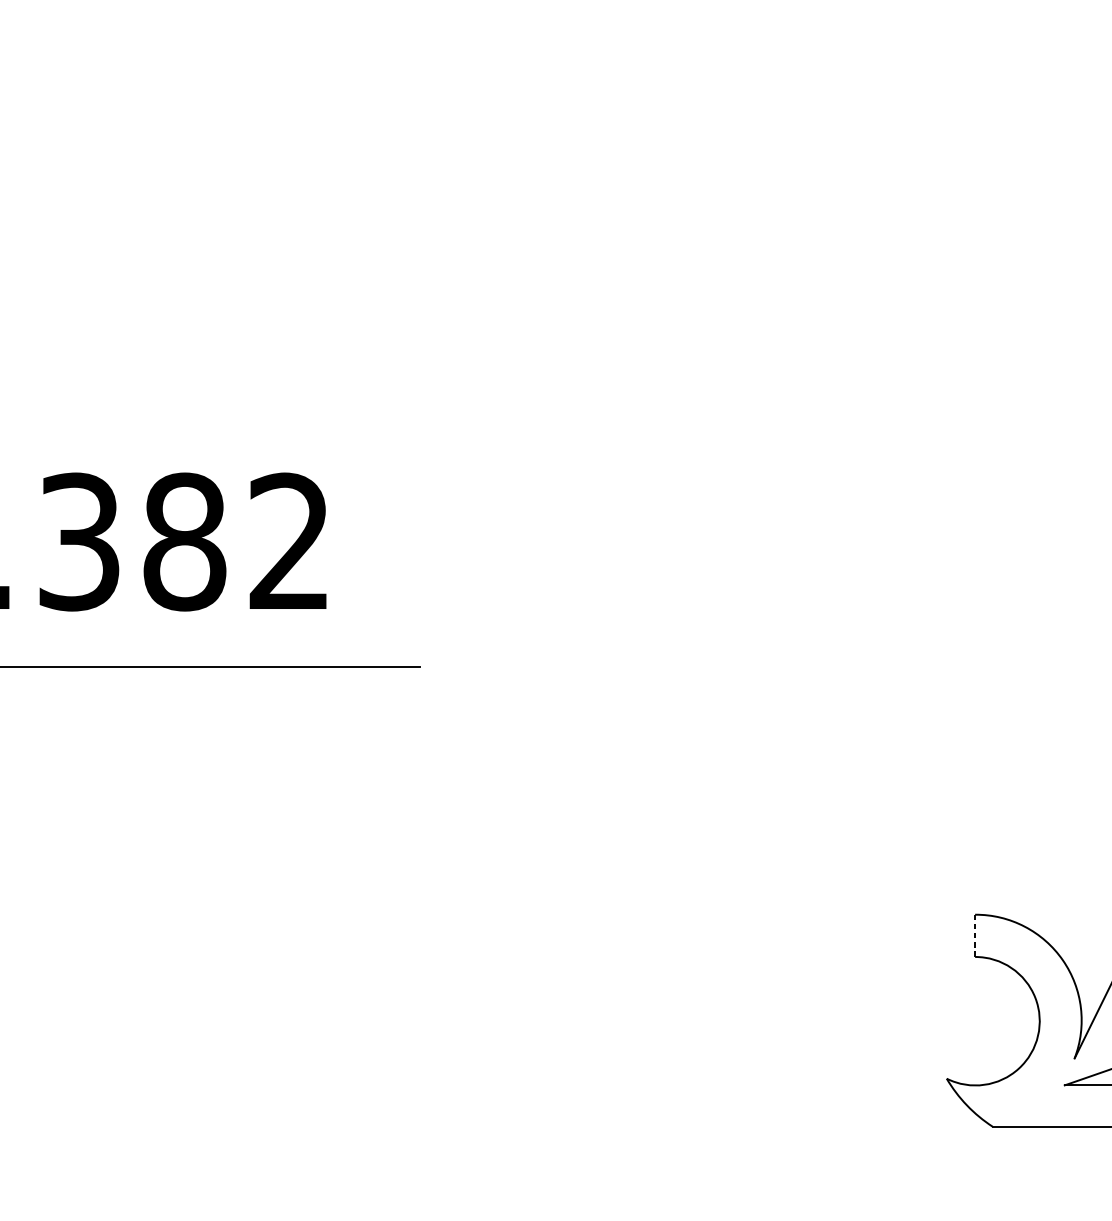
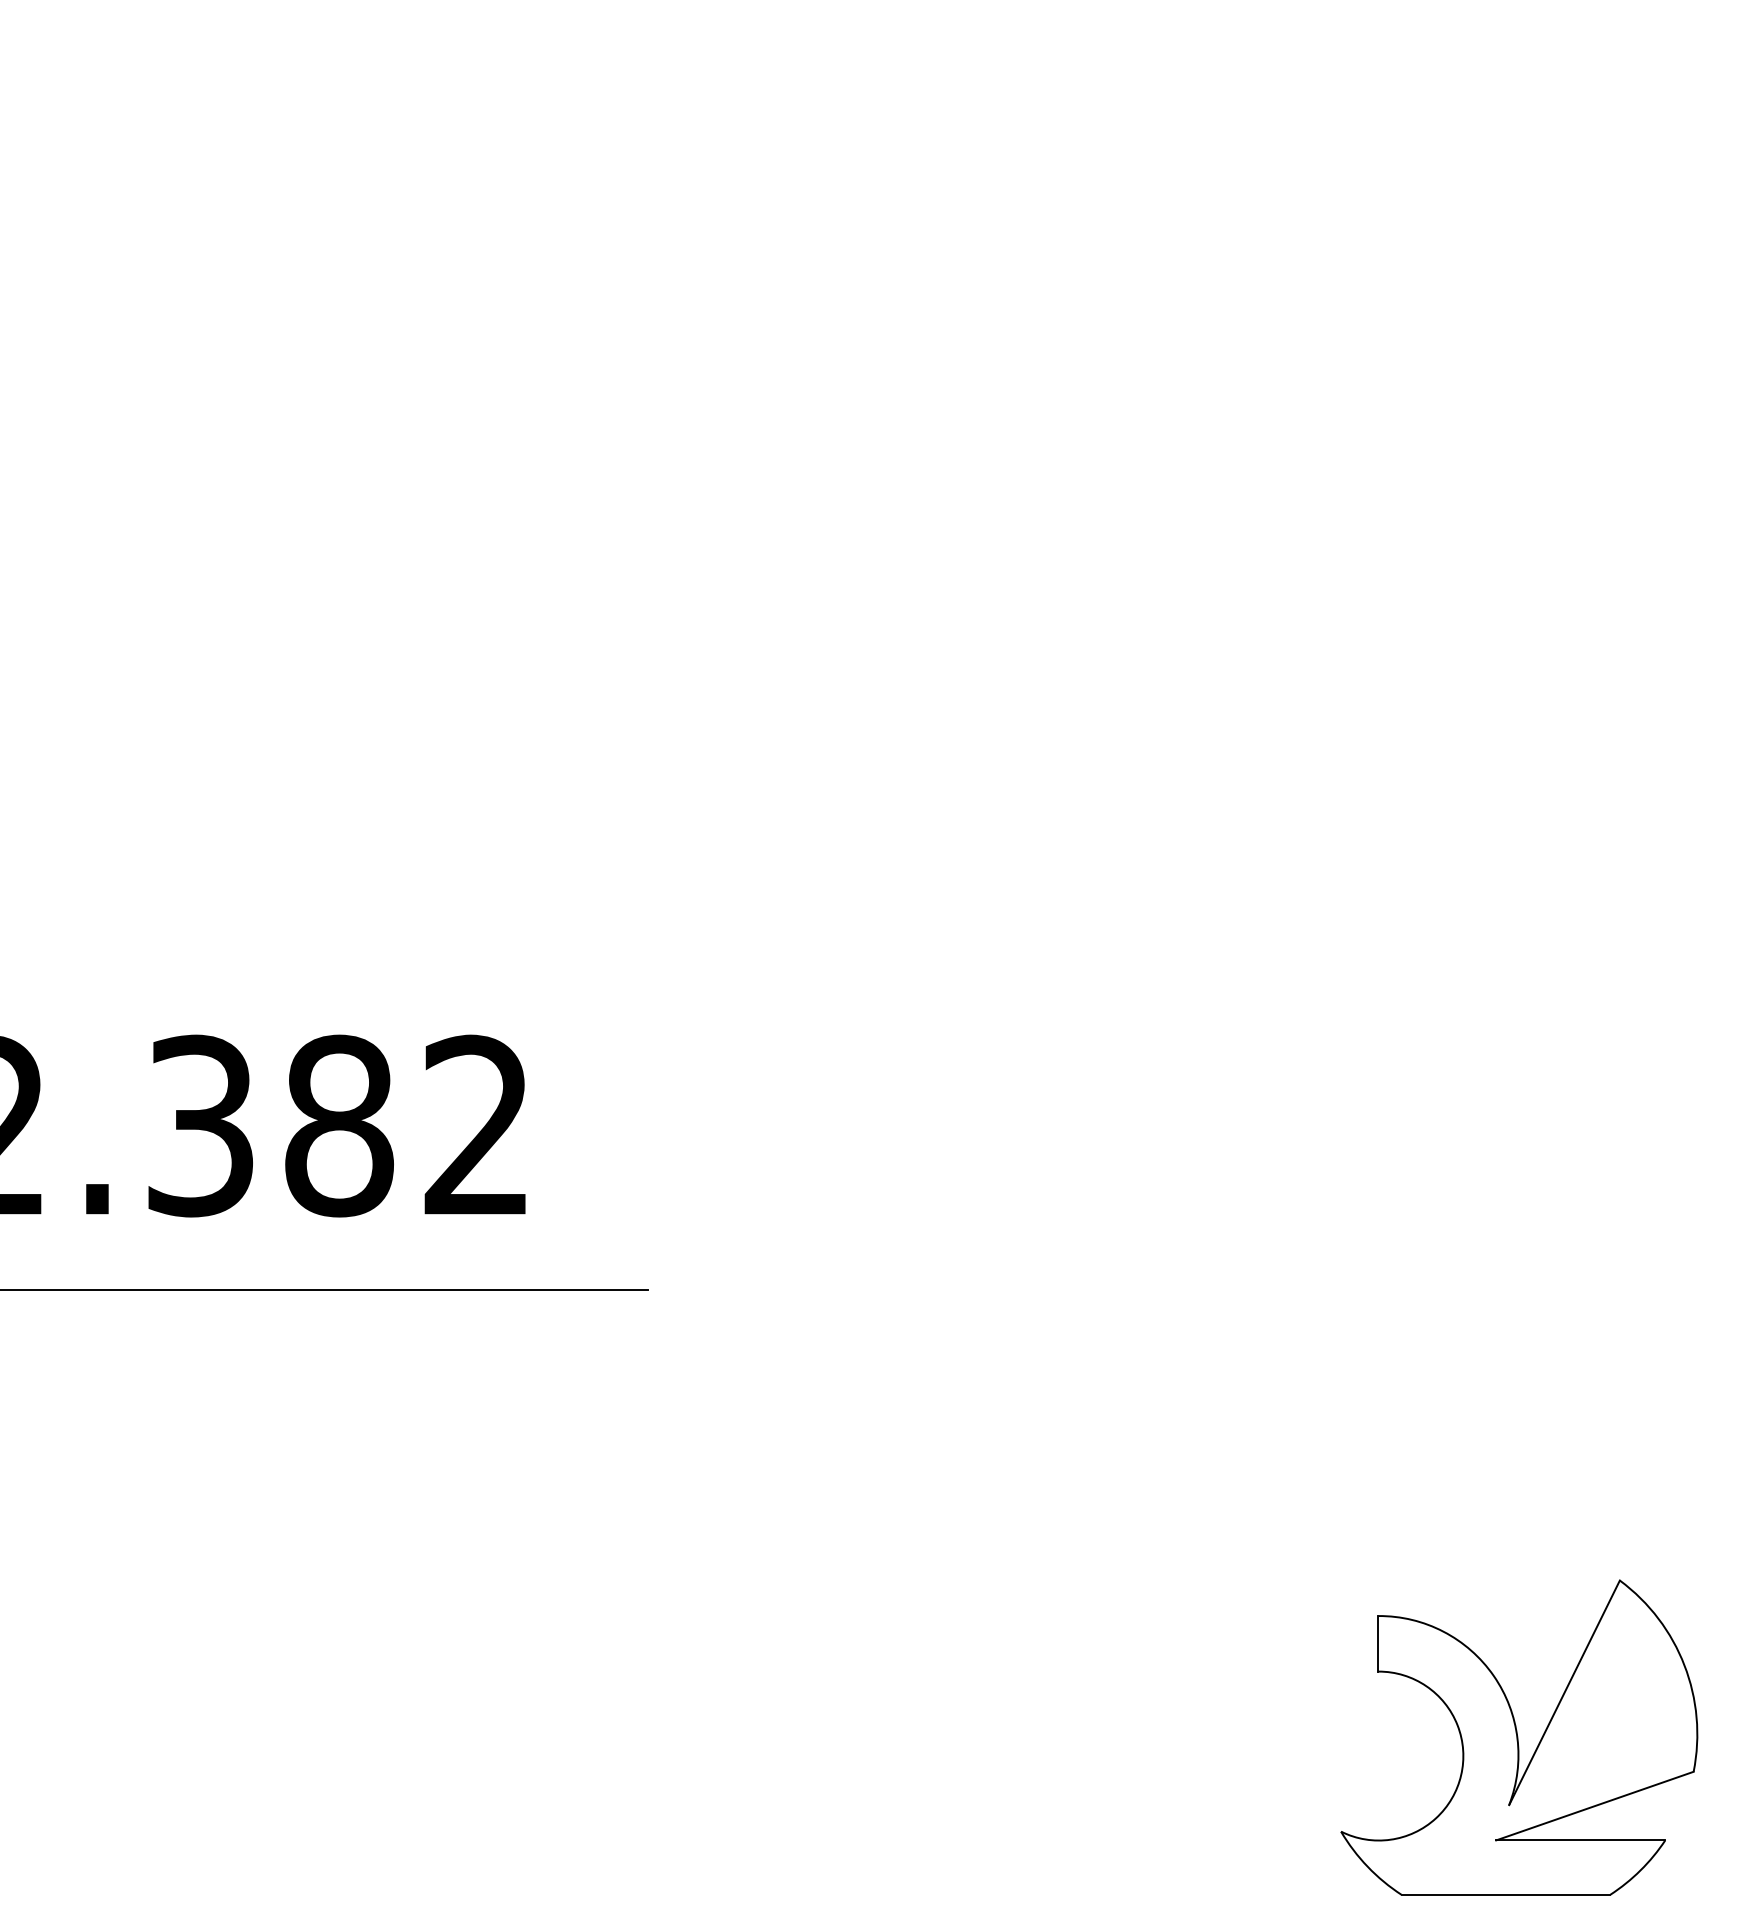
line: (975, 935) -> (1378, 1643), dashed -> solid

